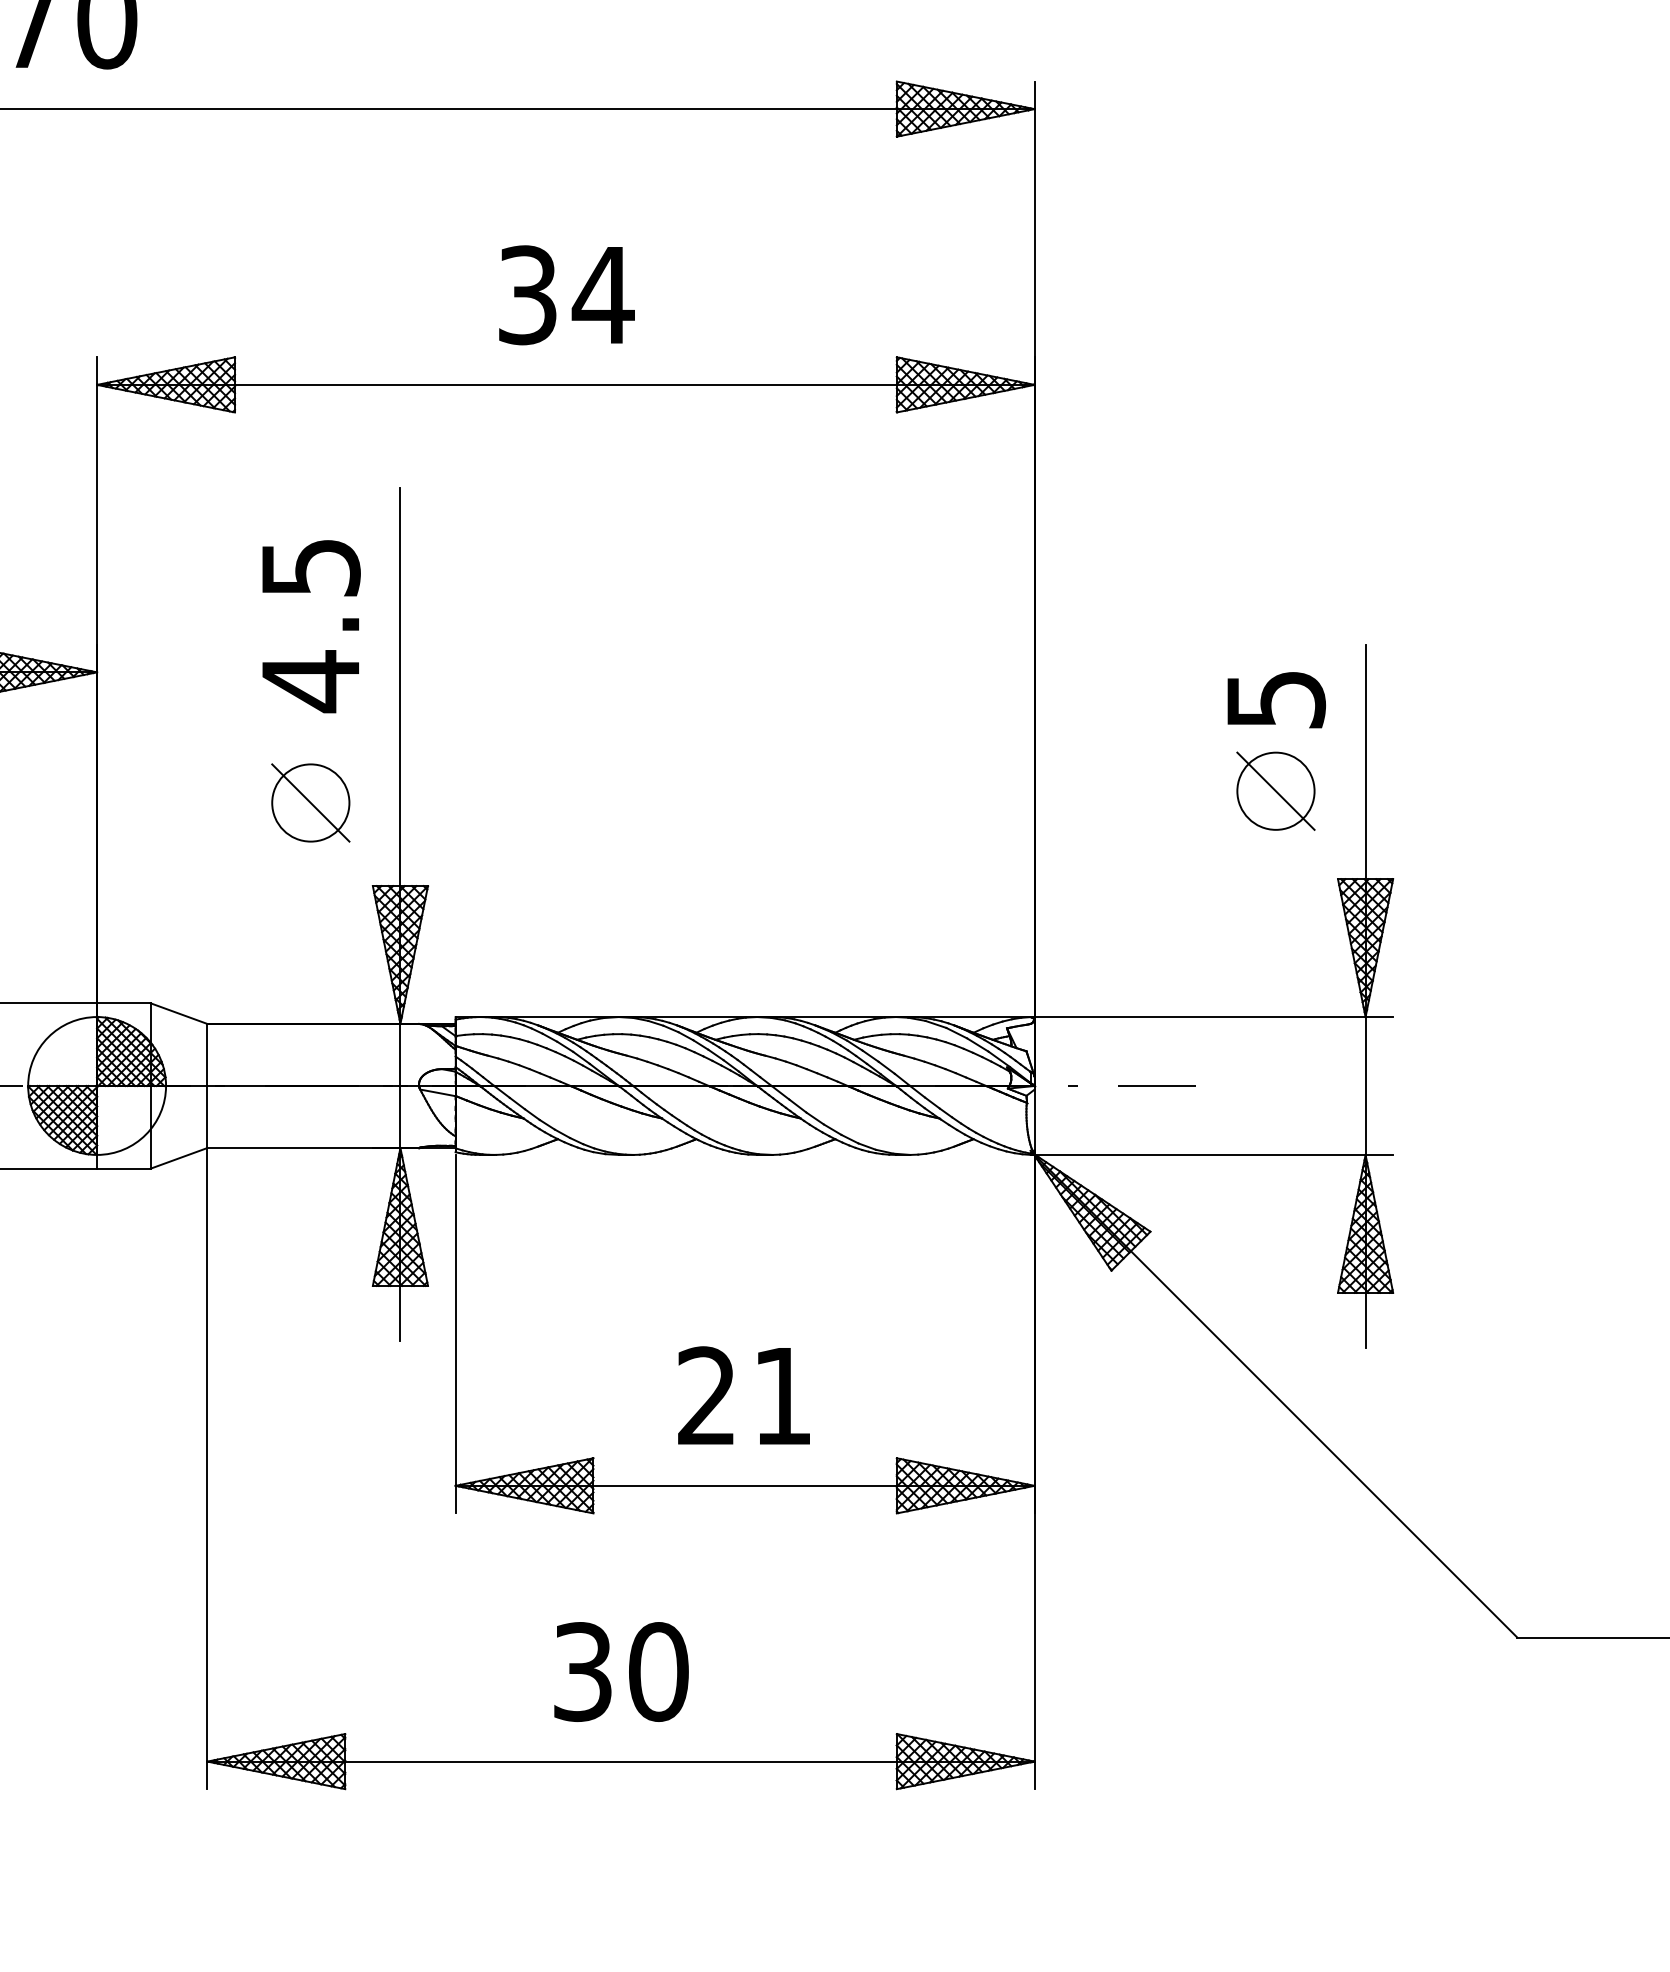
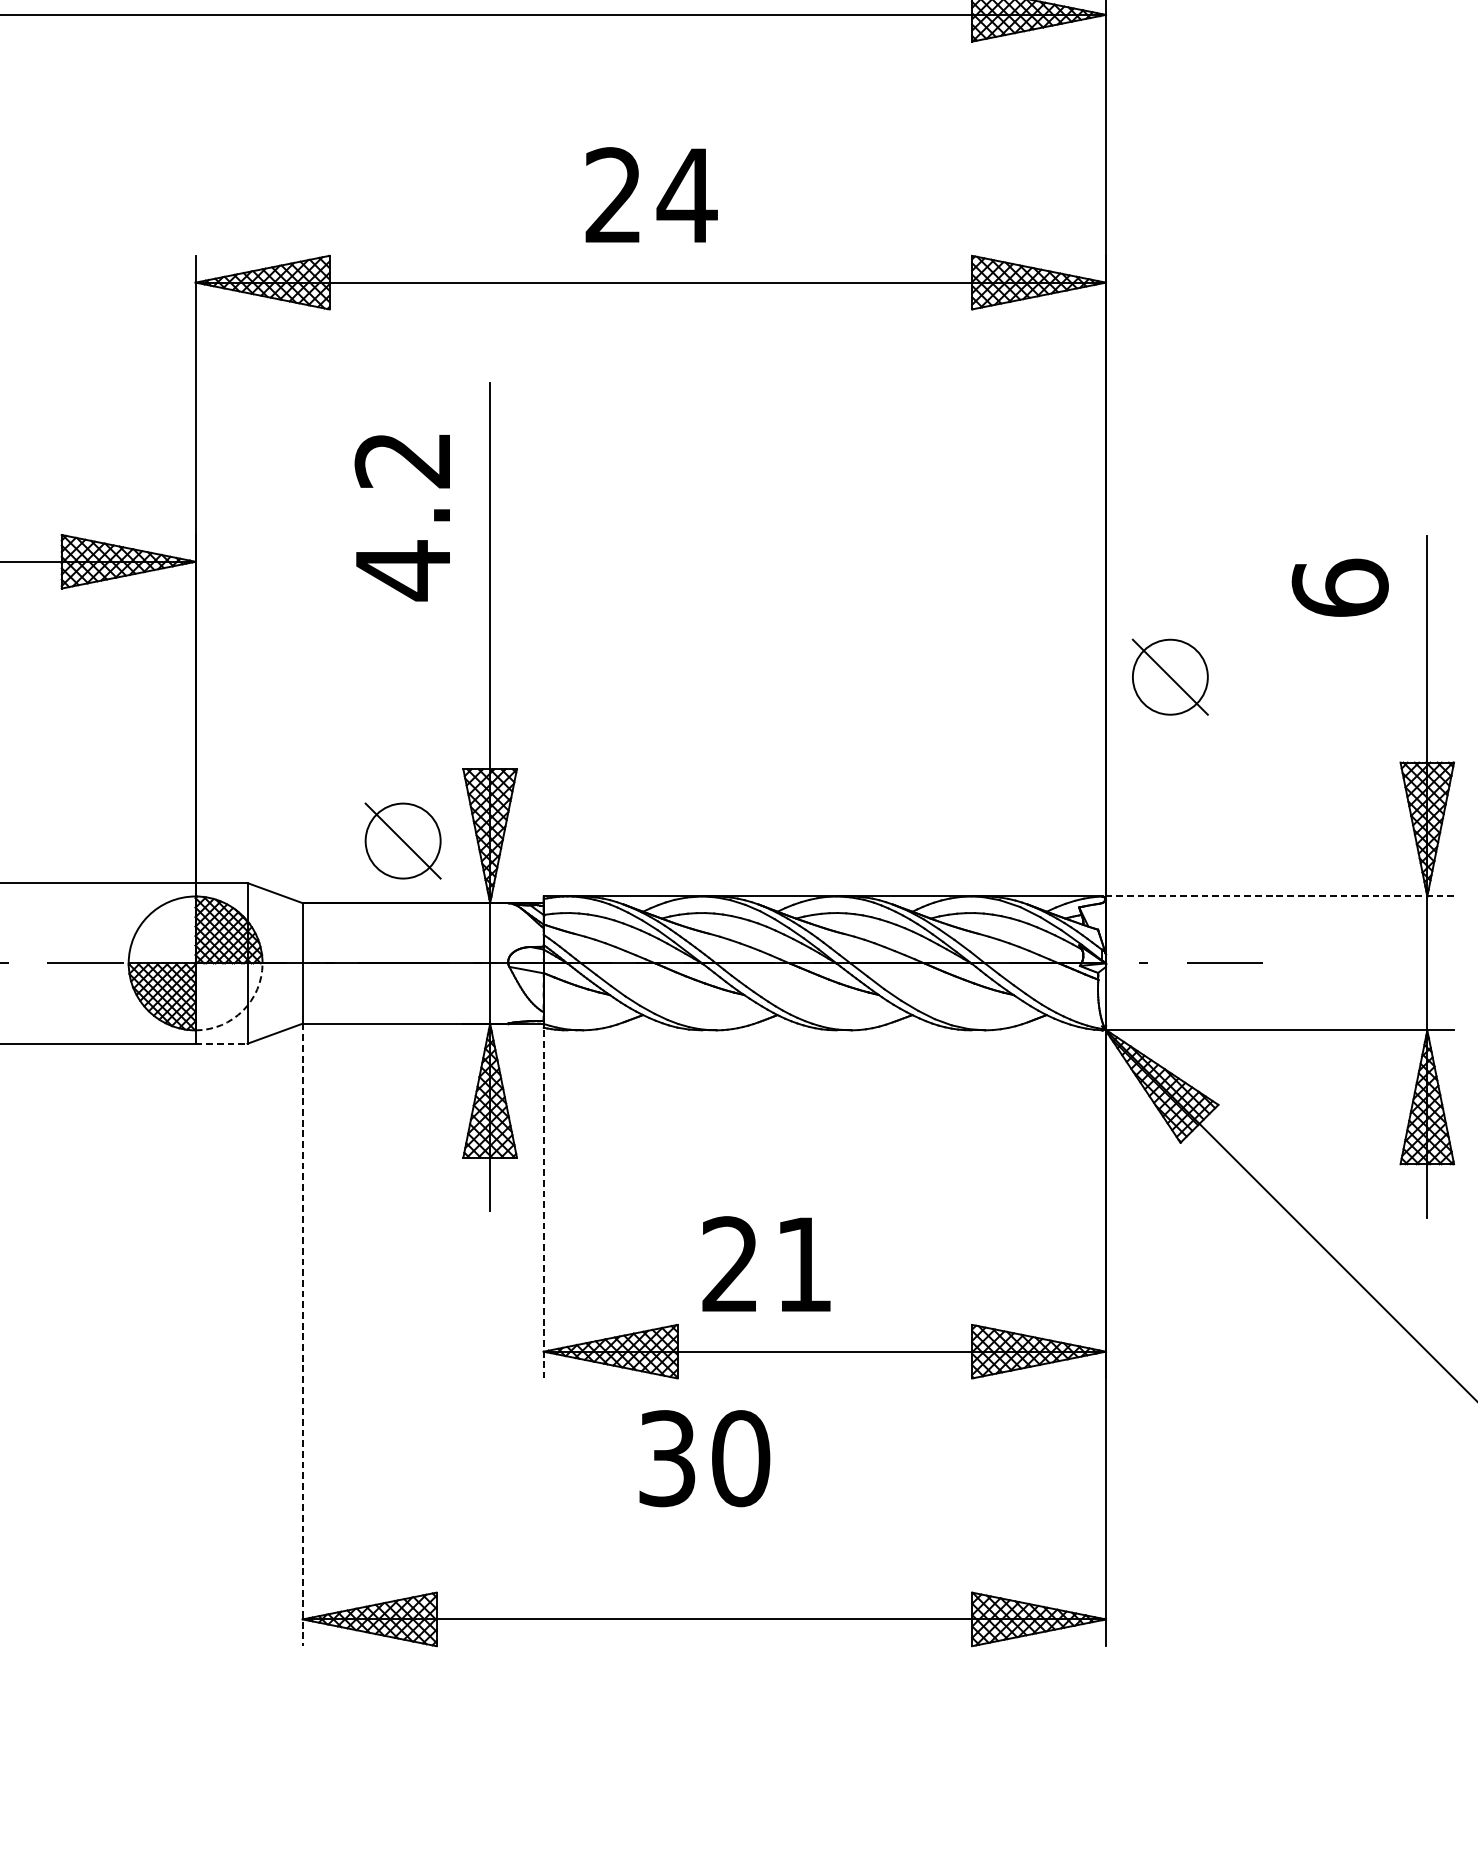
text: (527, 295) -> (613, 195), 34 -> 24
text: (310, 568) -> (402, 460), 4.5 -> 4.2
text: (1276, 699) -> (1340, 588), 5 -> 6
part: (1275, 790) -> (1169, 676), moved
part: (310, 802) -> (402, 840), moved
line: (1211, 1017) -> (1277, 896), solid -> dashed
arc: (145, 1134) -> (242, 1010), solid -> dashed
line: (123, 1168) -> (221, 1043), solid -> dashed
line: (455, 1334) -> (543, 1204), solid -> dashed
text: (743, 1395) -> (765, 1263), moved
line: (207, 1468) -> (302, 1334), solid -> dashed
text: (621, 1671) -> (704, 1458), moved

